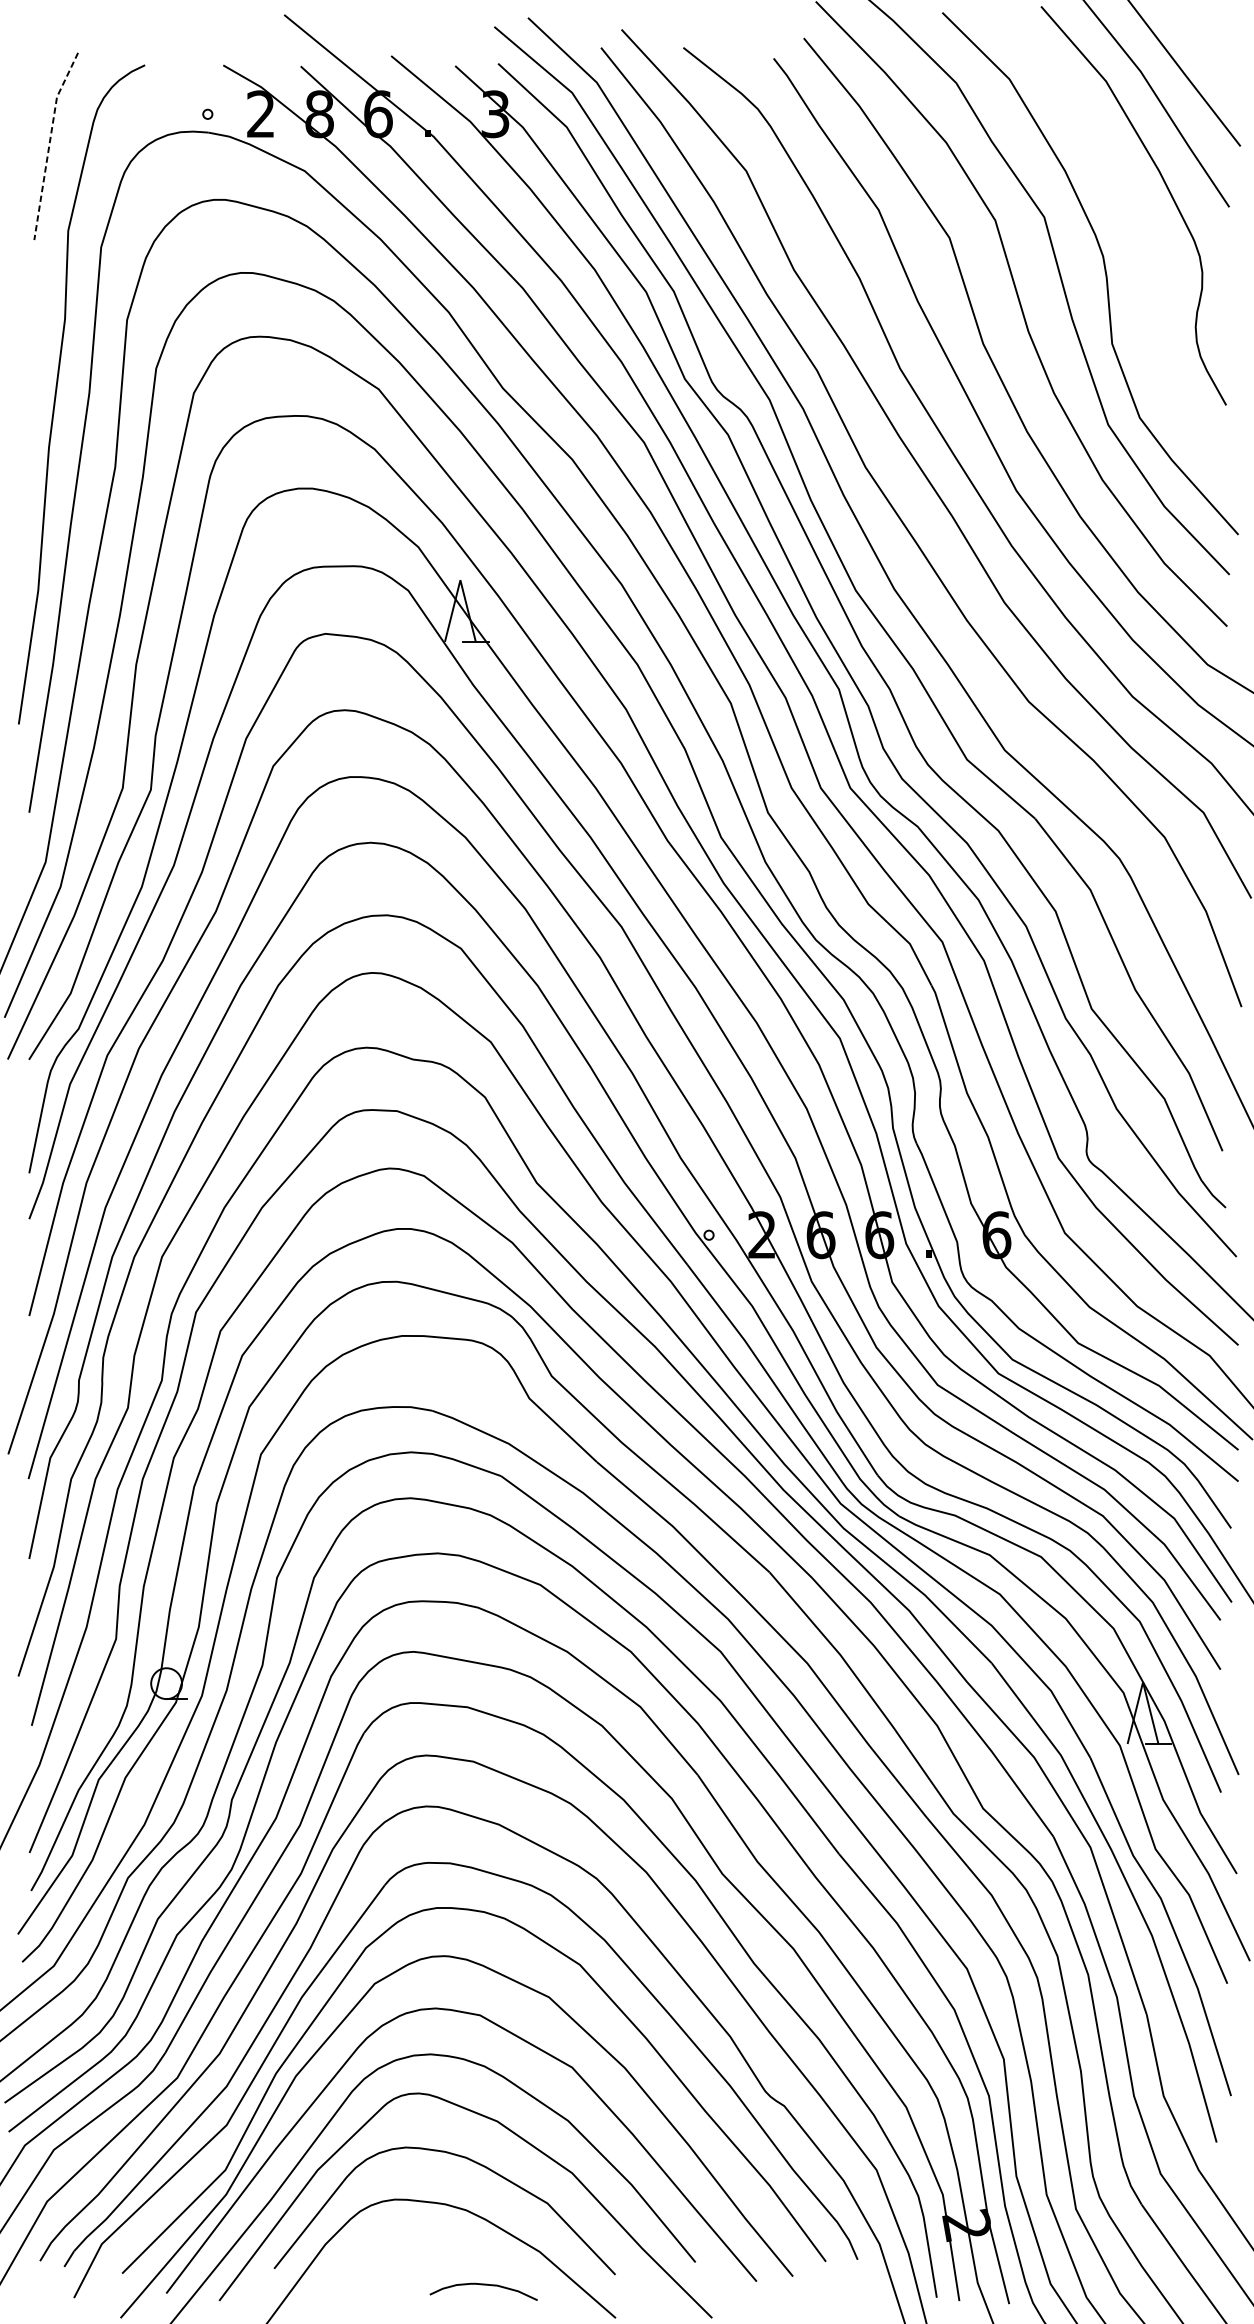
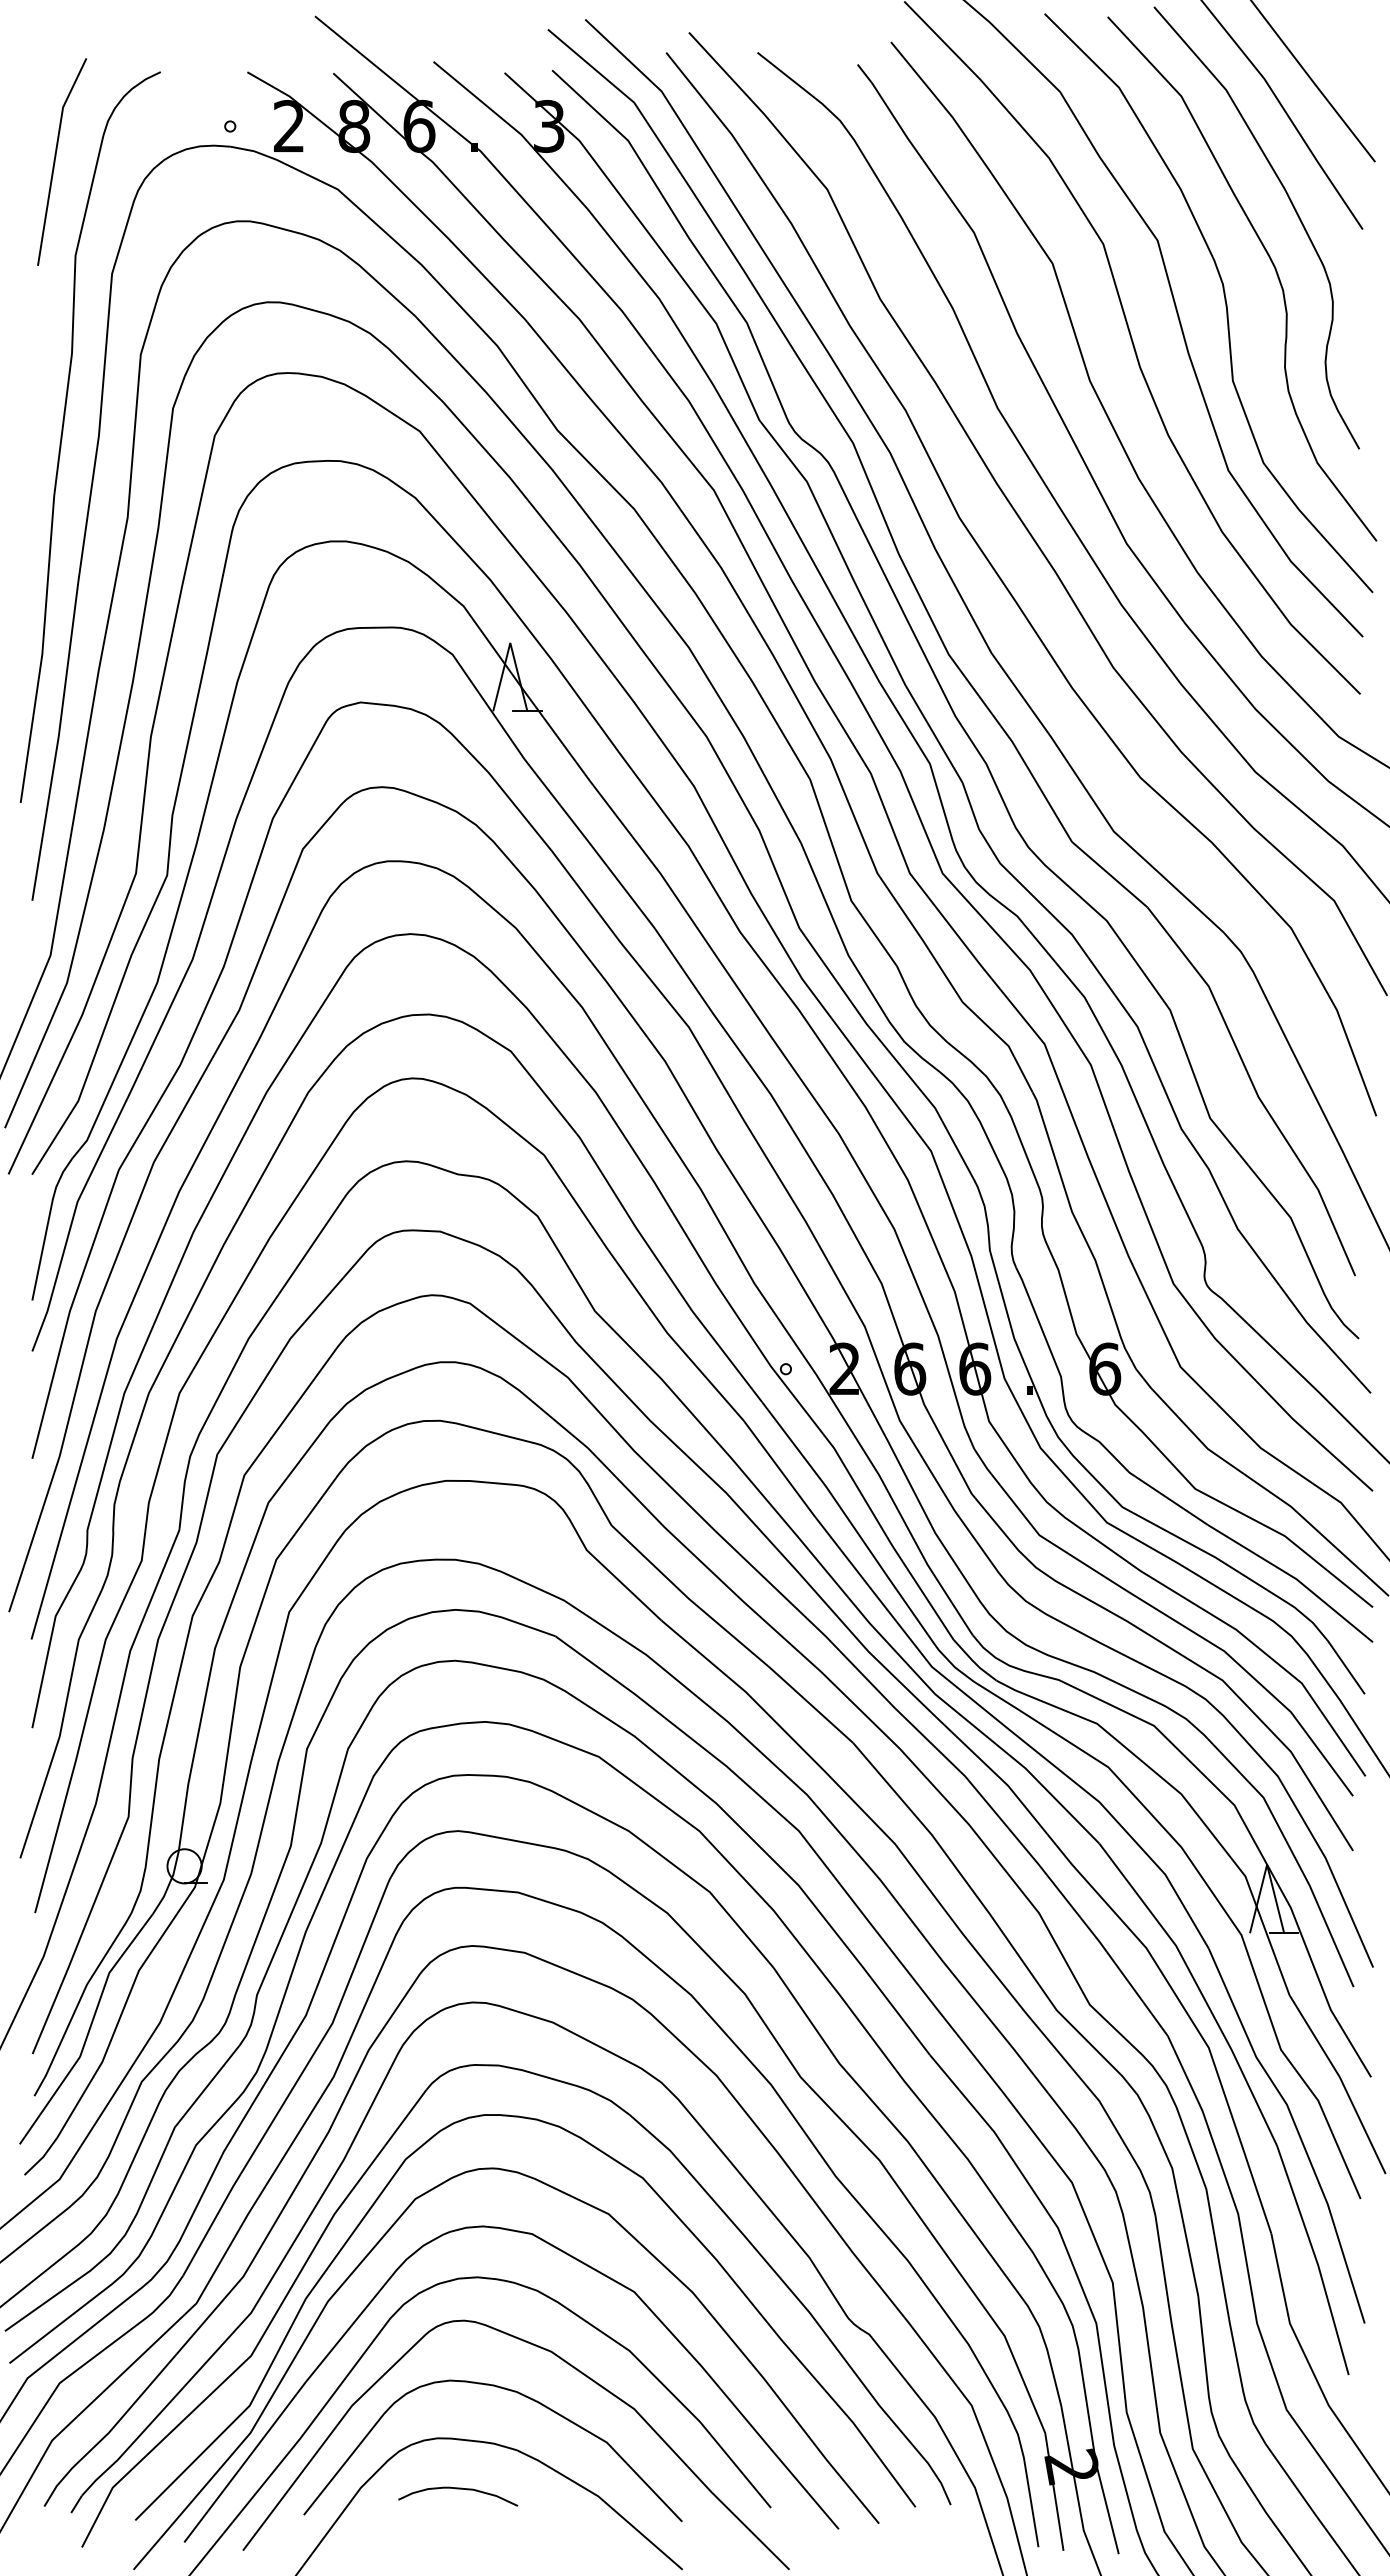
line: (49, 144) -> (54, 159), dashed -> solid
curve: (1146, 236) -> (1270, 261), added
curve: (484, 2285) -> (458, 2489), moved

